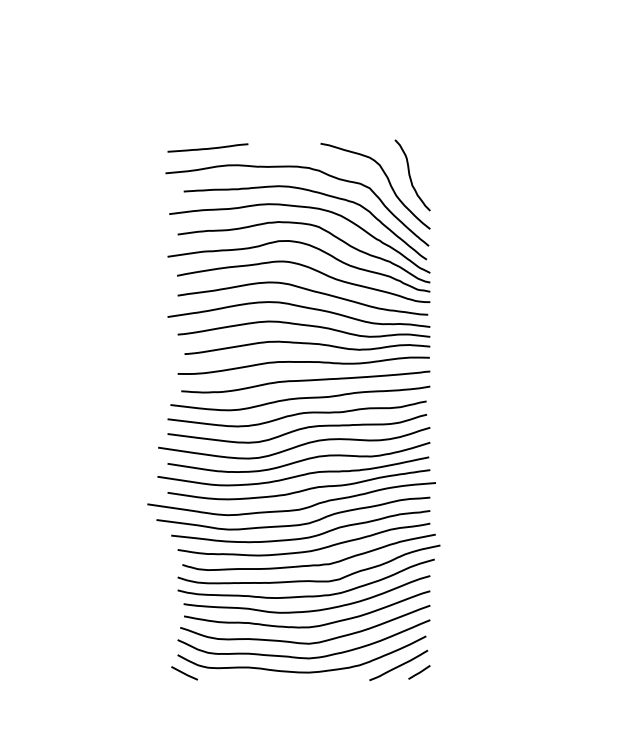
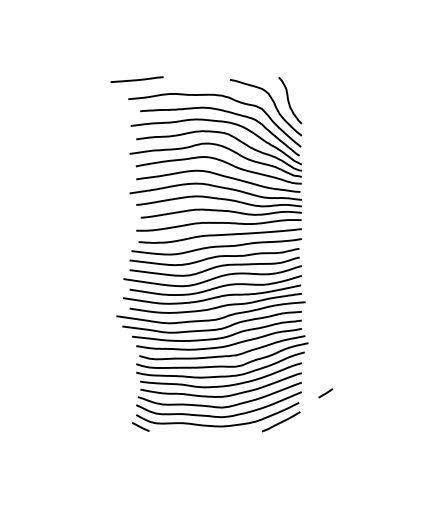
line: (207, 147) -> (136, 79), moved
line: (419, 672) -> (325, 393), moved

